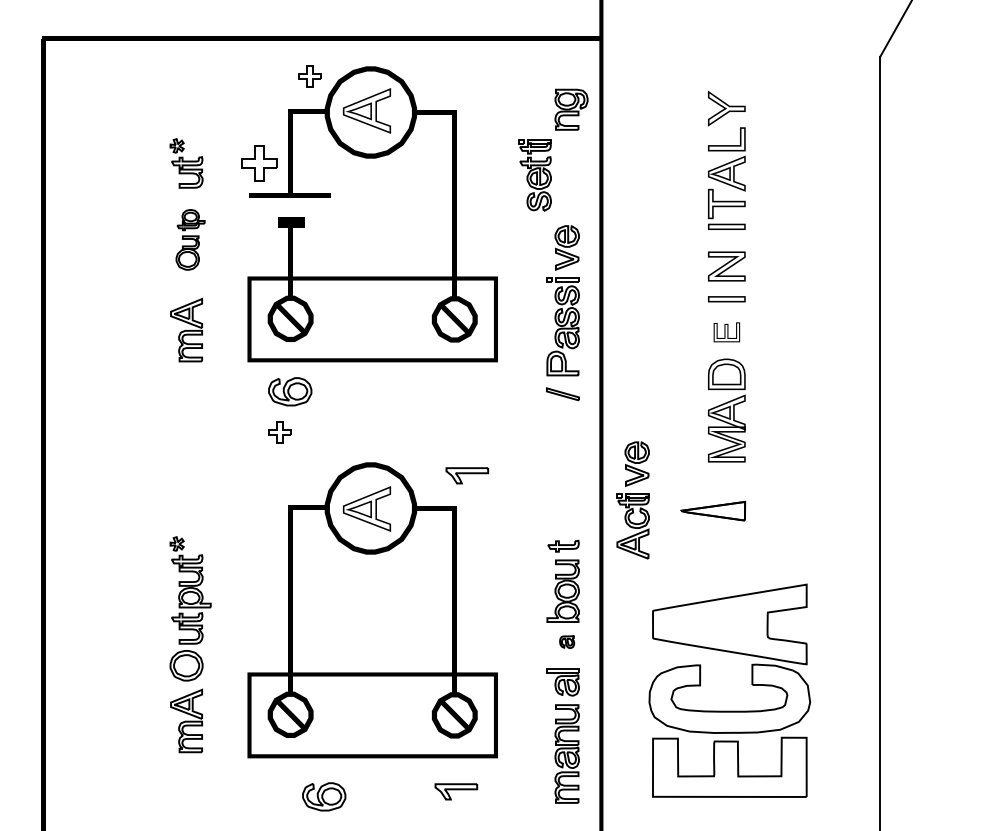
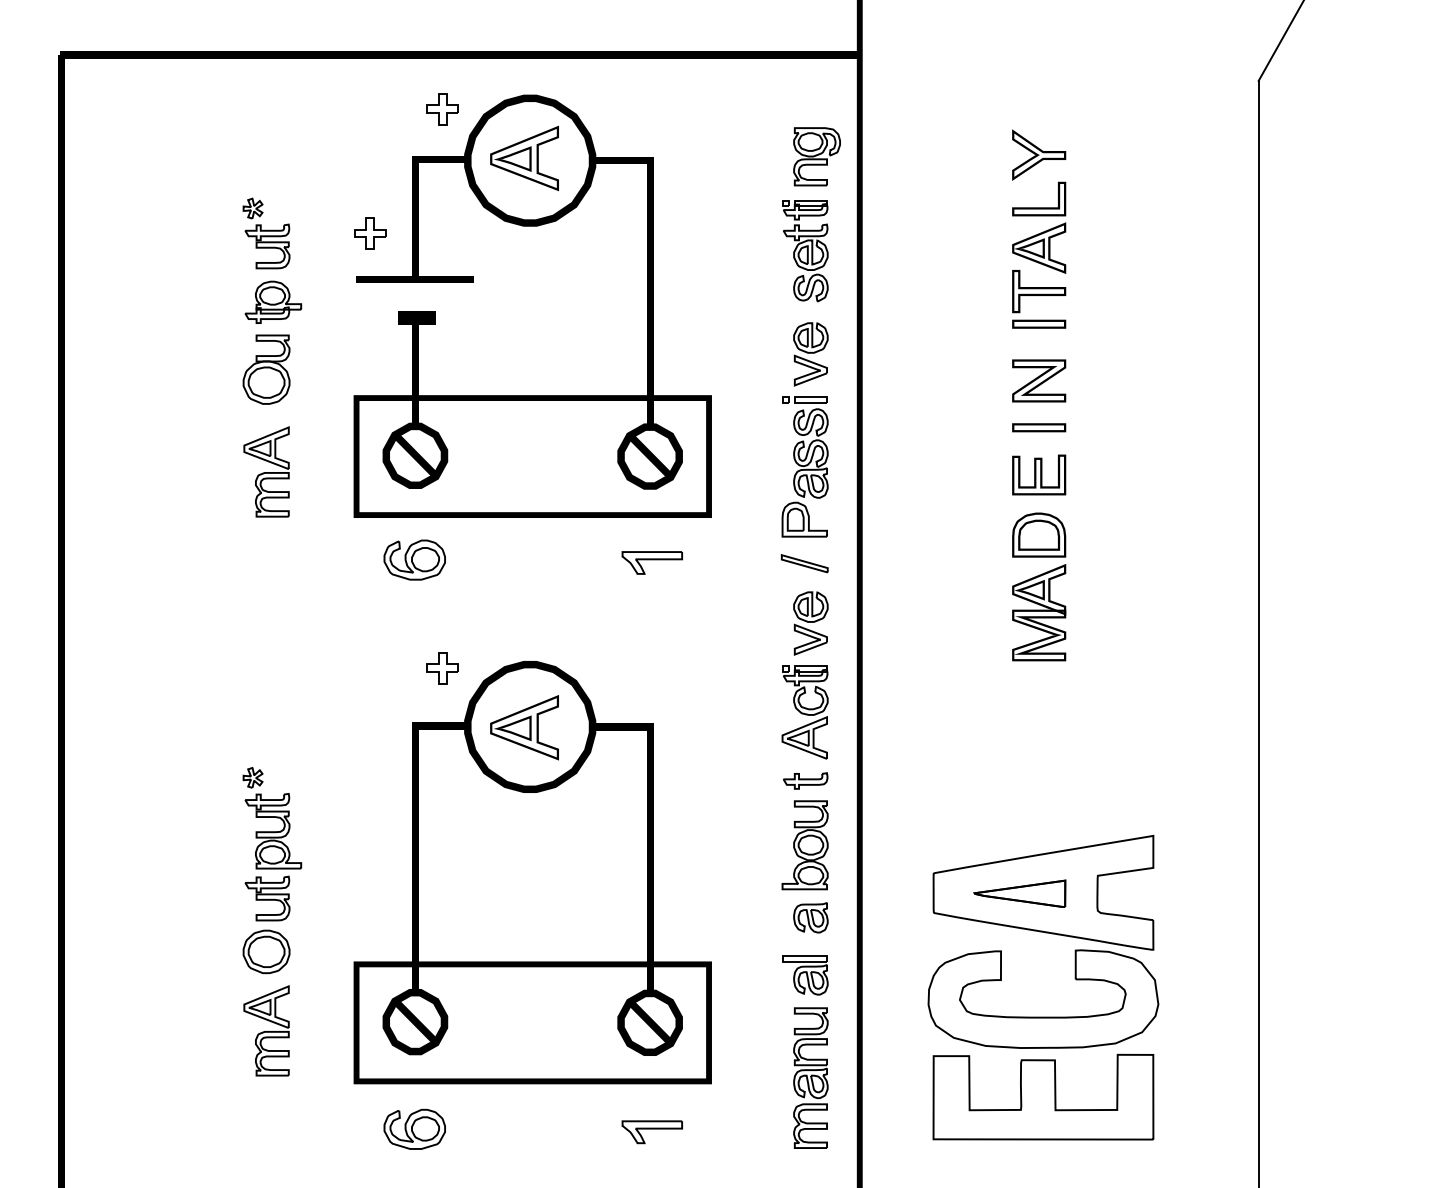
part: (258, 163) -> (369, 233), size x0.62
part: (534, 175) -> (804, 250), moved
part: (190, 239) -> (272, 342), size x1.43
part: (726, 332) -> (1038, 475), size x1.43
part: (279, 432) -> (442, 668), moved
part: (467, 475) -> (652, 562), moved
part: (632, 500) -> (804, 675), moved
part: (713, 510) -> (1020, 892), moved
part: (566, 641) -> (809, 917), size x1.67
part: (324, 796) -> (415, 1128), moved

